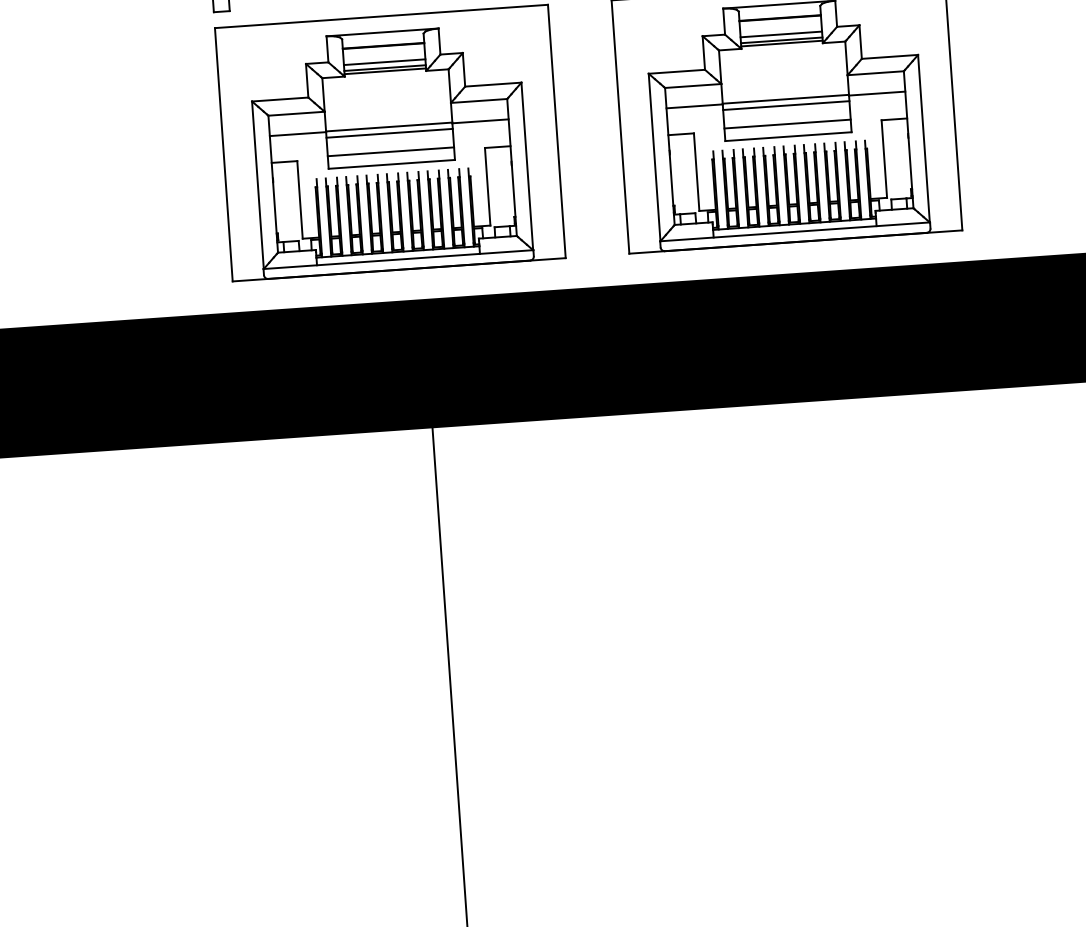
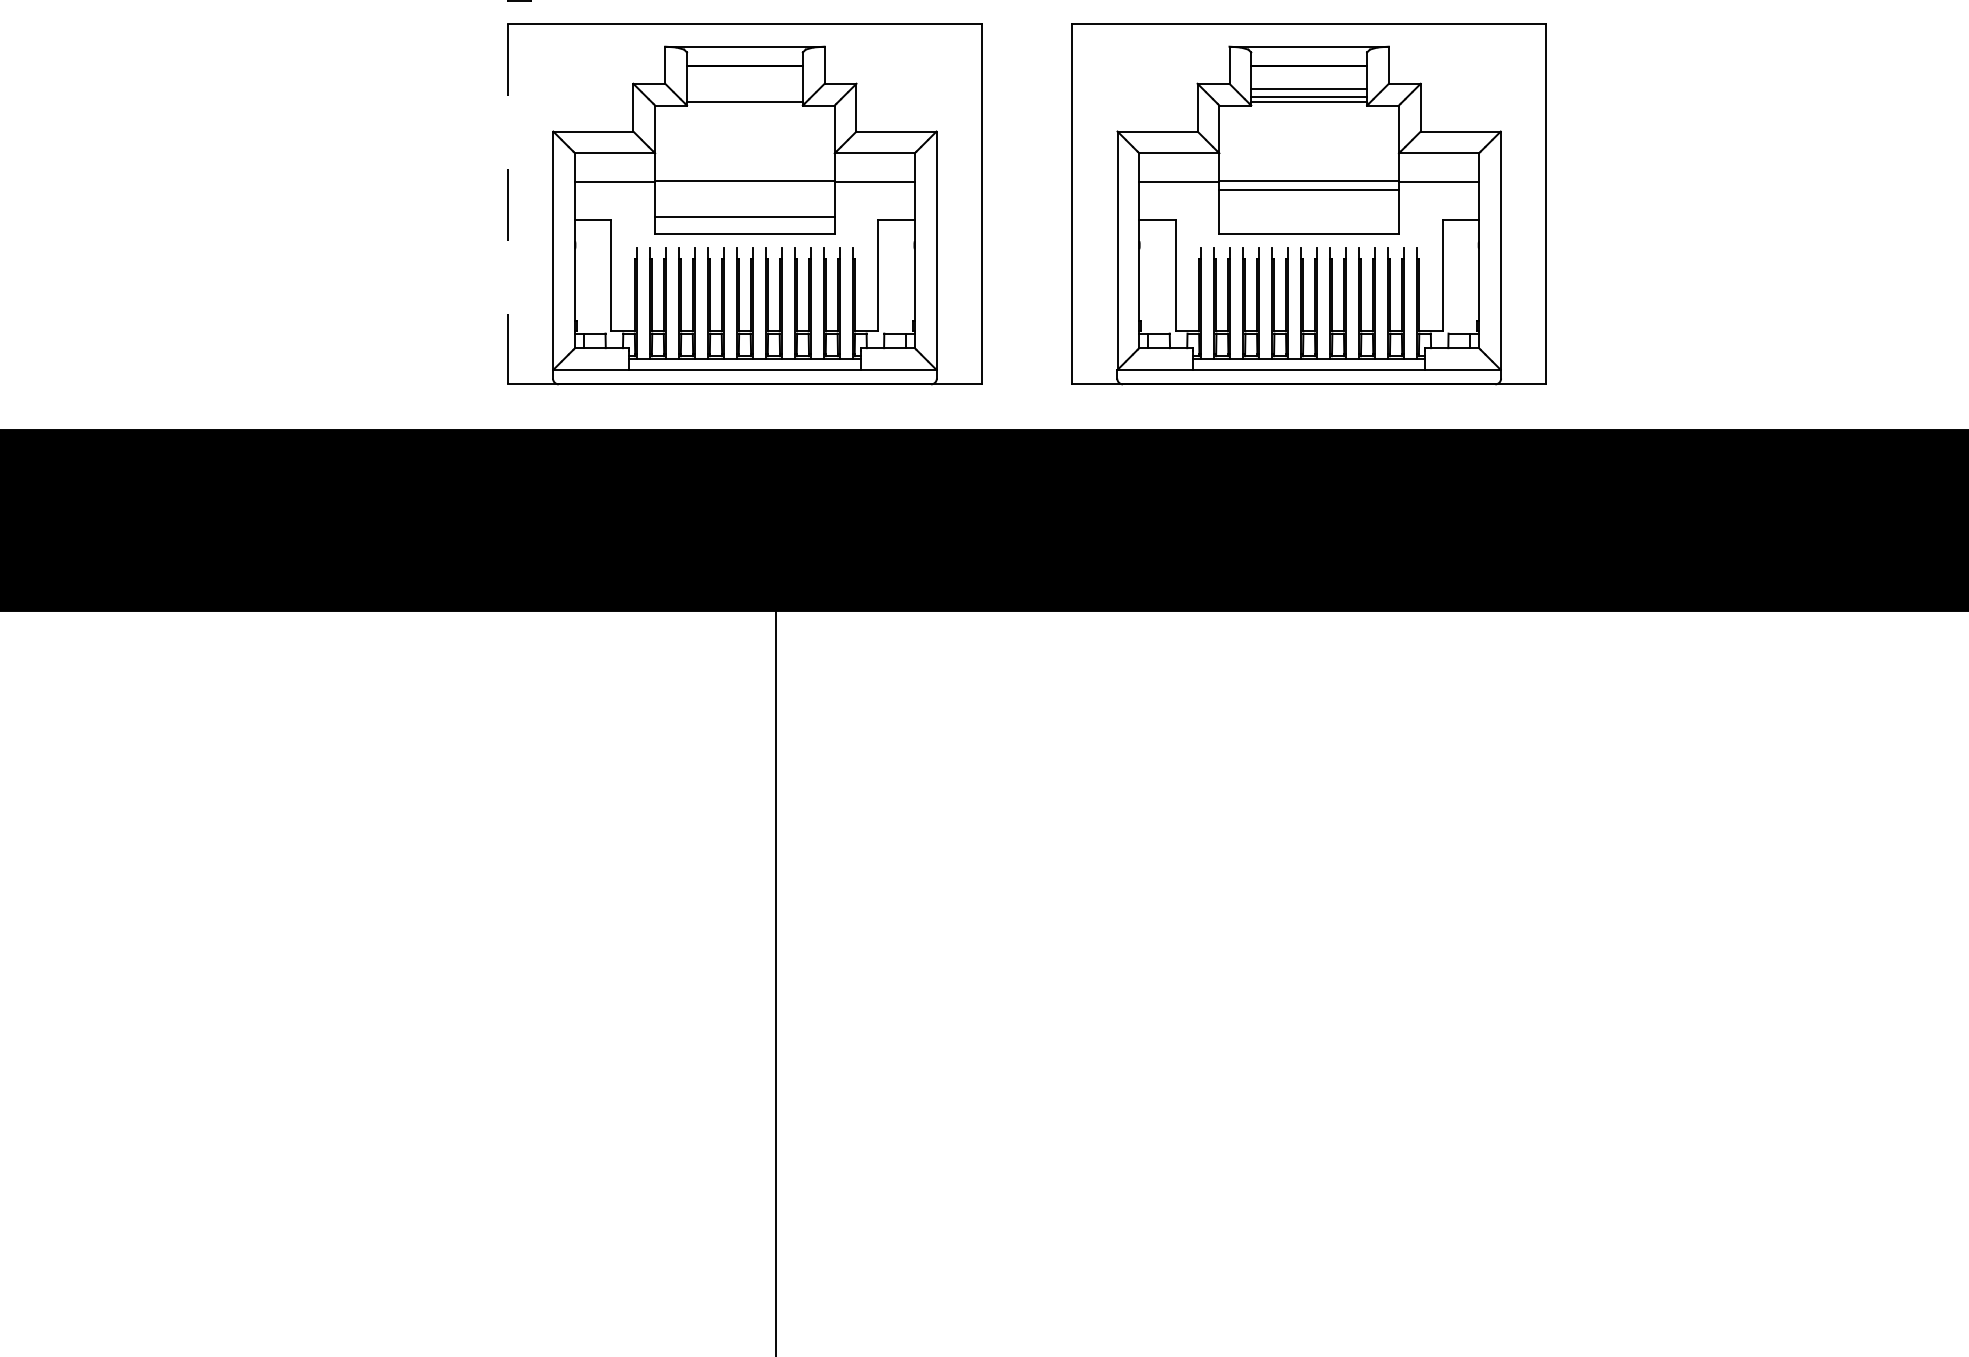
line: (384, 62) -> (744, 89), removed
line: (384, 68) -> (744, 97), removed
line: (787, 124) -> (1308, 216), removed
line: (389, 133) -> (744, 190), removed
line: (224, 154) -> (508, 204), solid -> dashed

